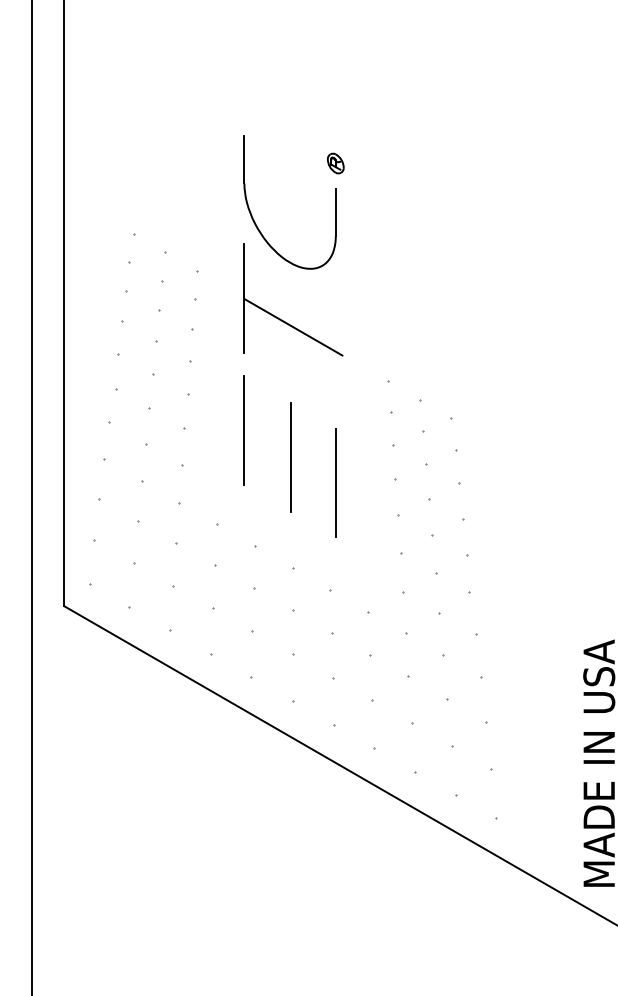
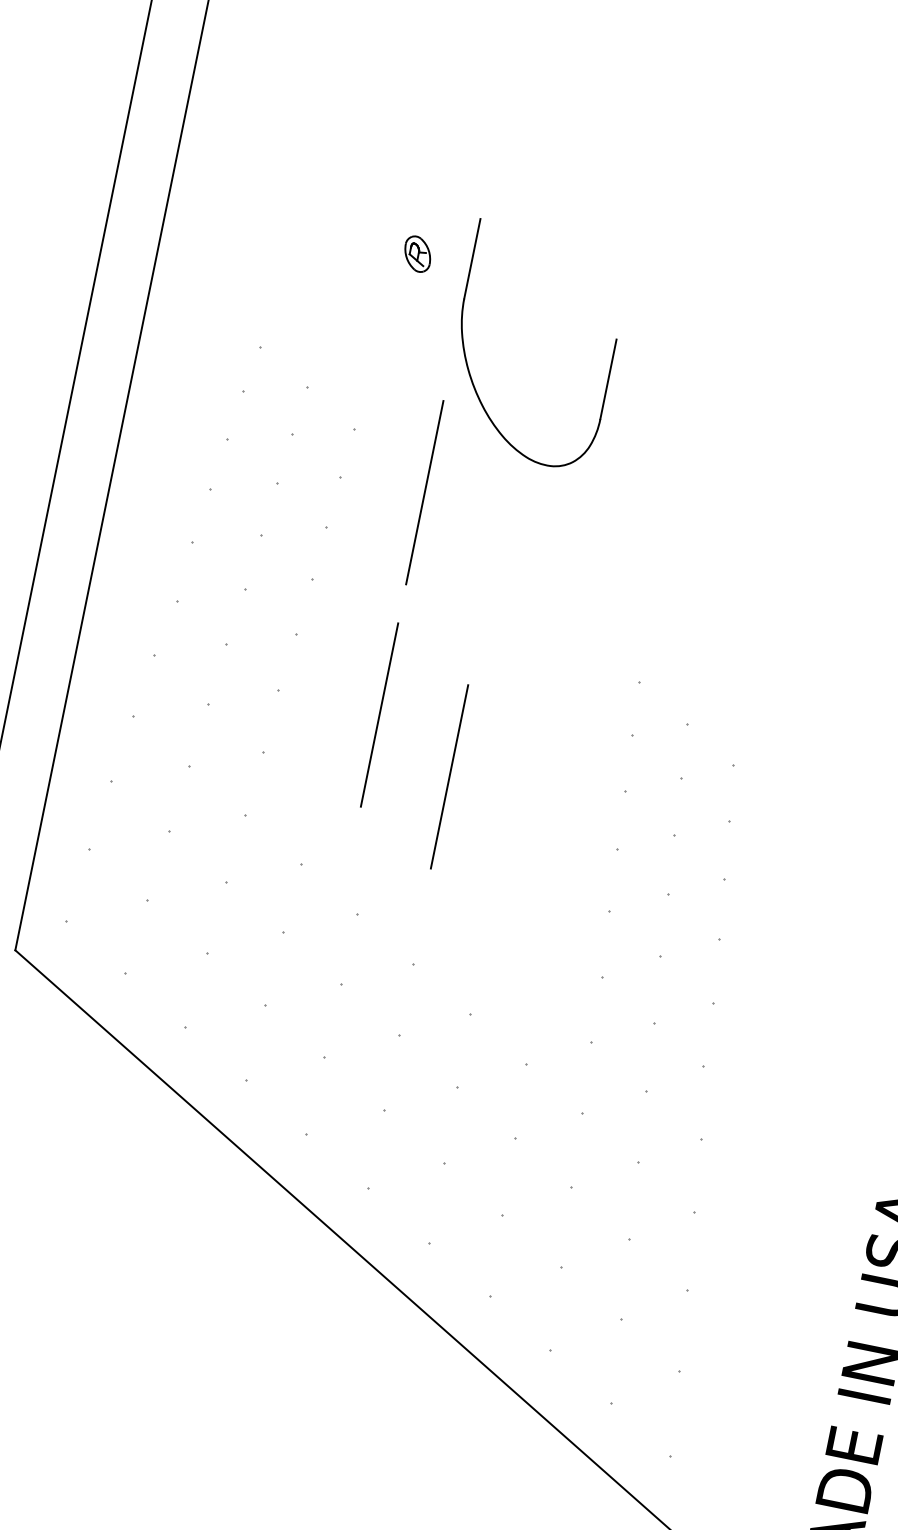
part: (335, 163) -> (417, 253), moved
line: (293, 326) -> (498, 556), removed
line: (335, 482) -> (515, 834), removed

